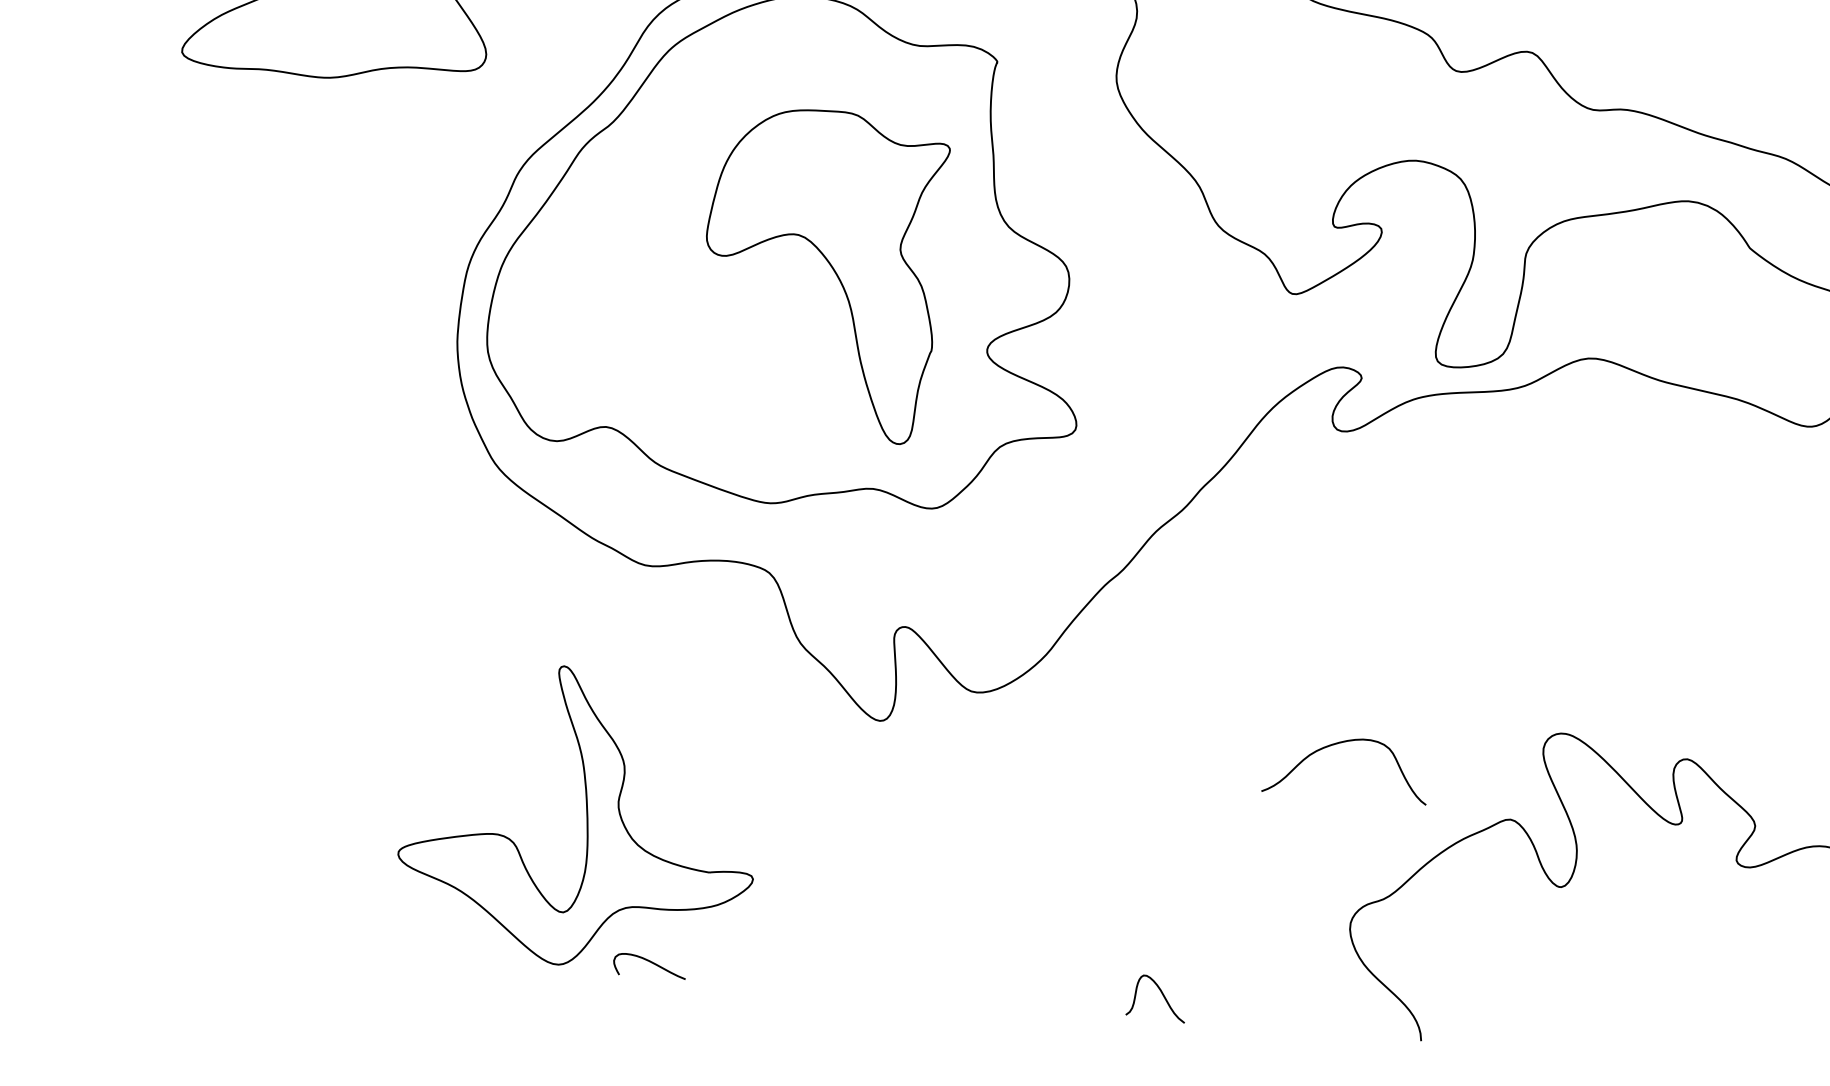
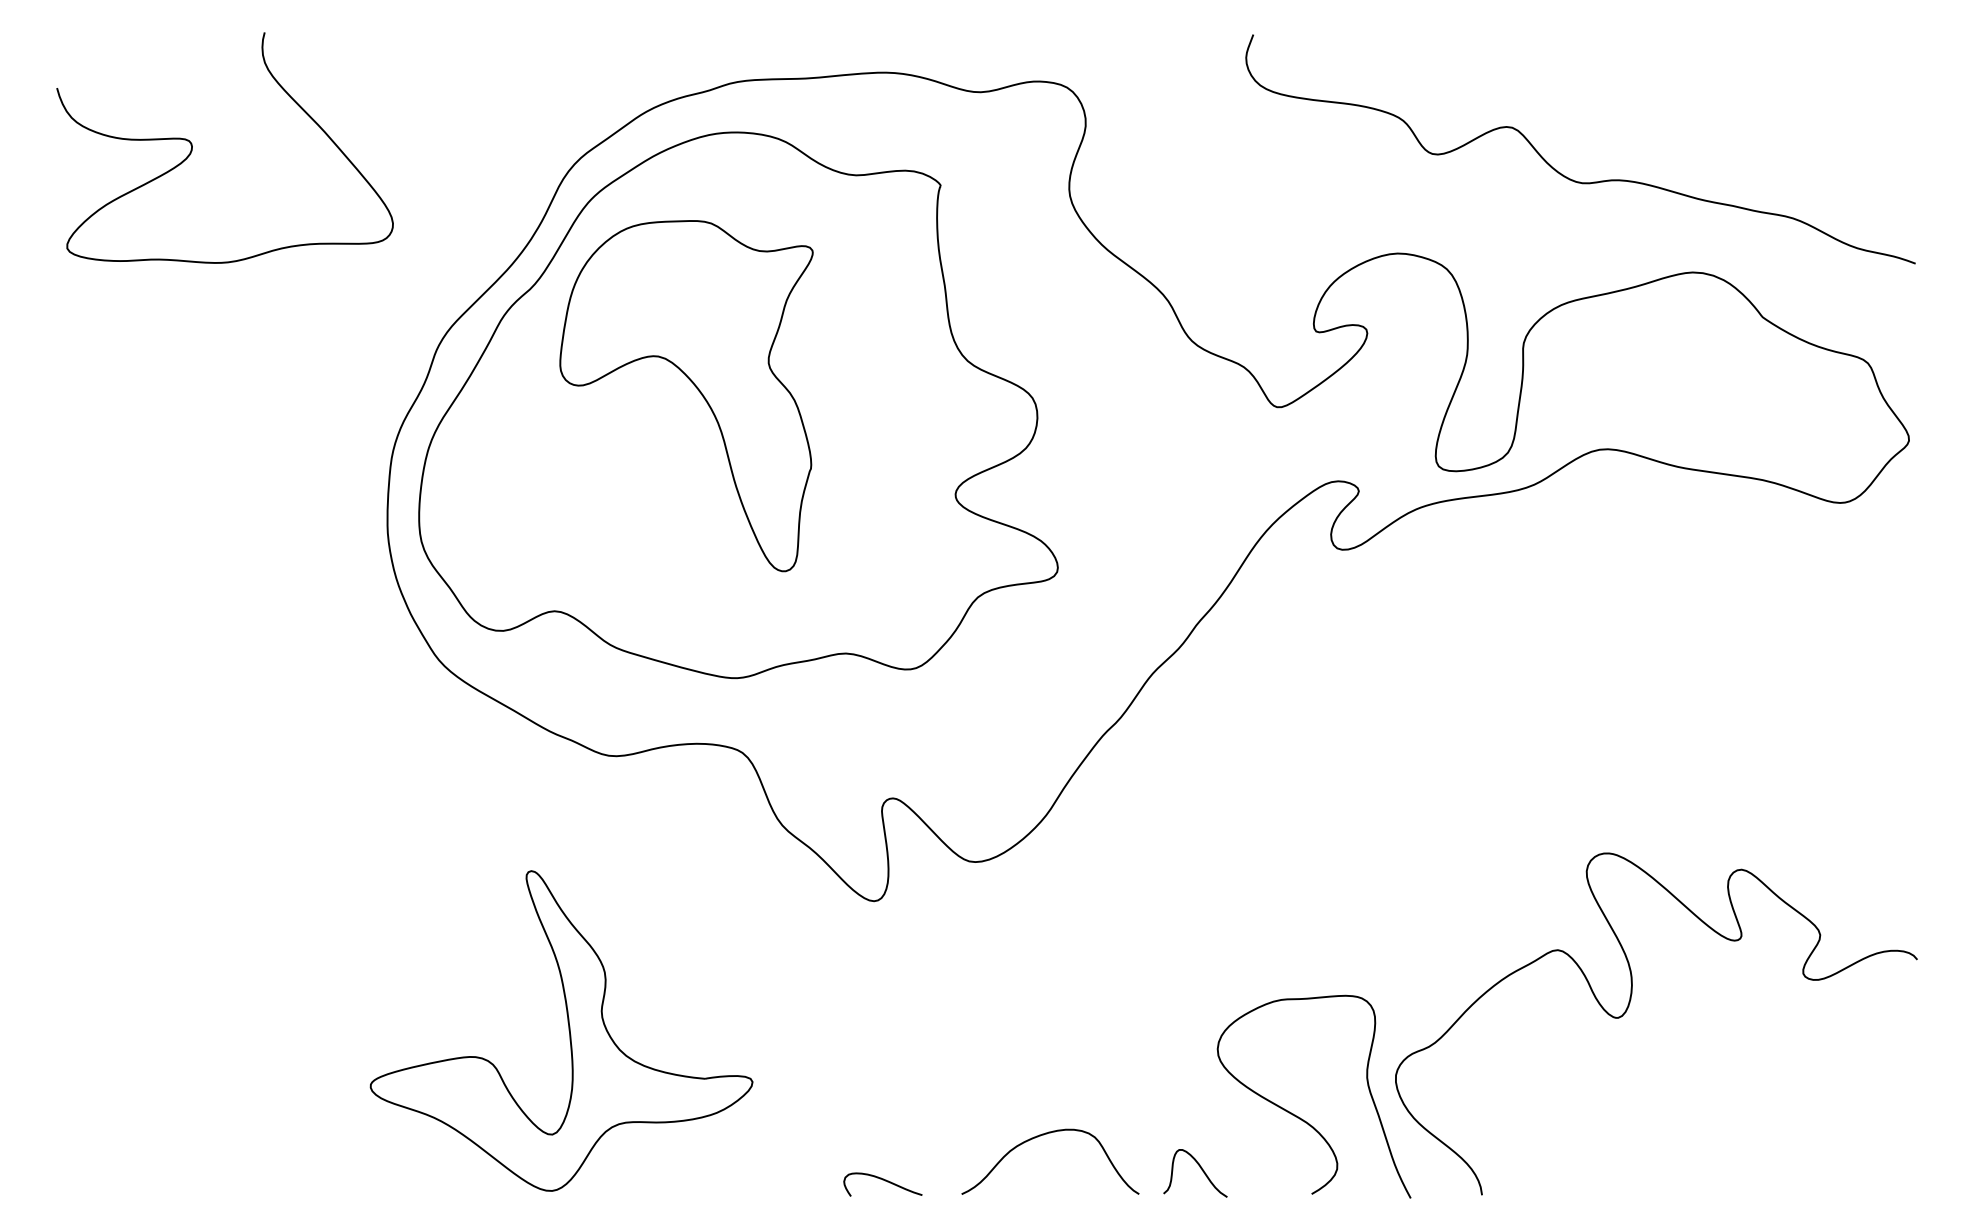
part: (830, 266) -> (695, 387), moved
curve: (1337, 744) -> (1038, 1137), moved
curve: (1258, 954) -> (1300, 1117), added
curve: (649, 962) -> (882, 1180), moved

